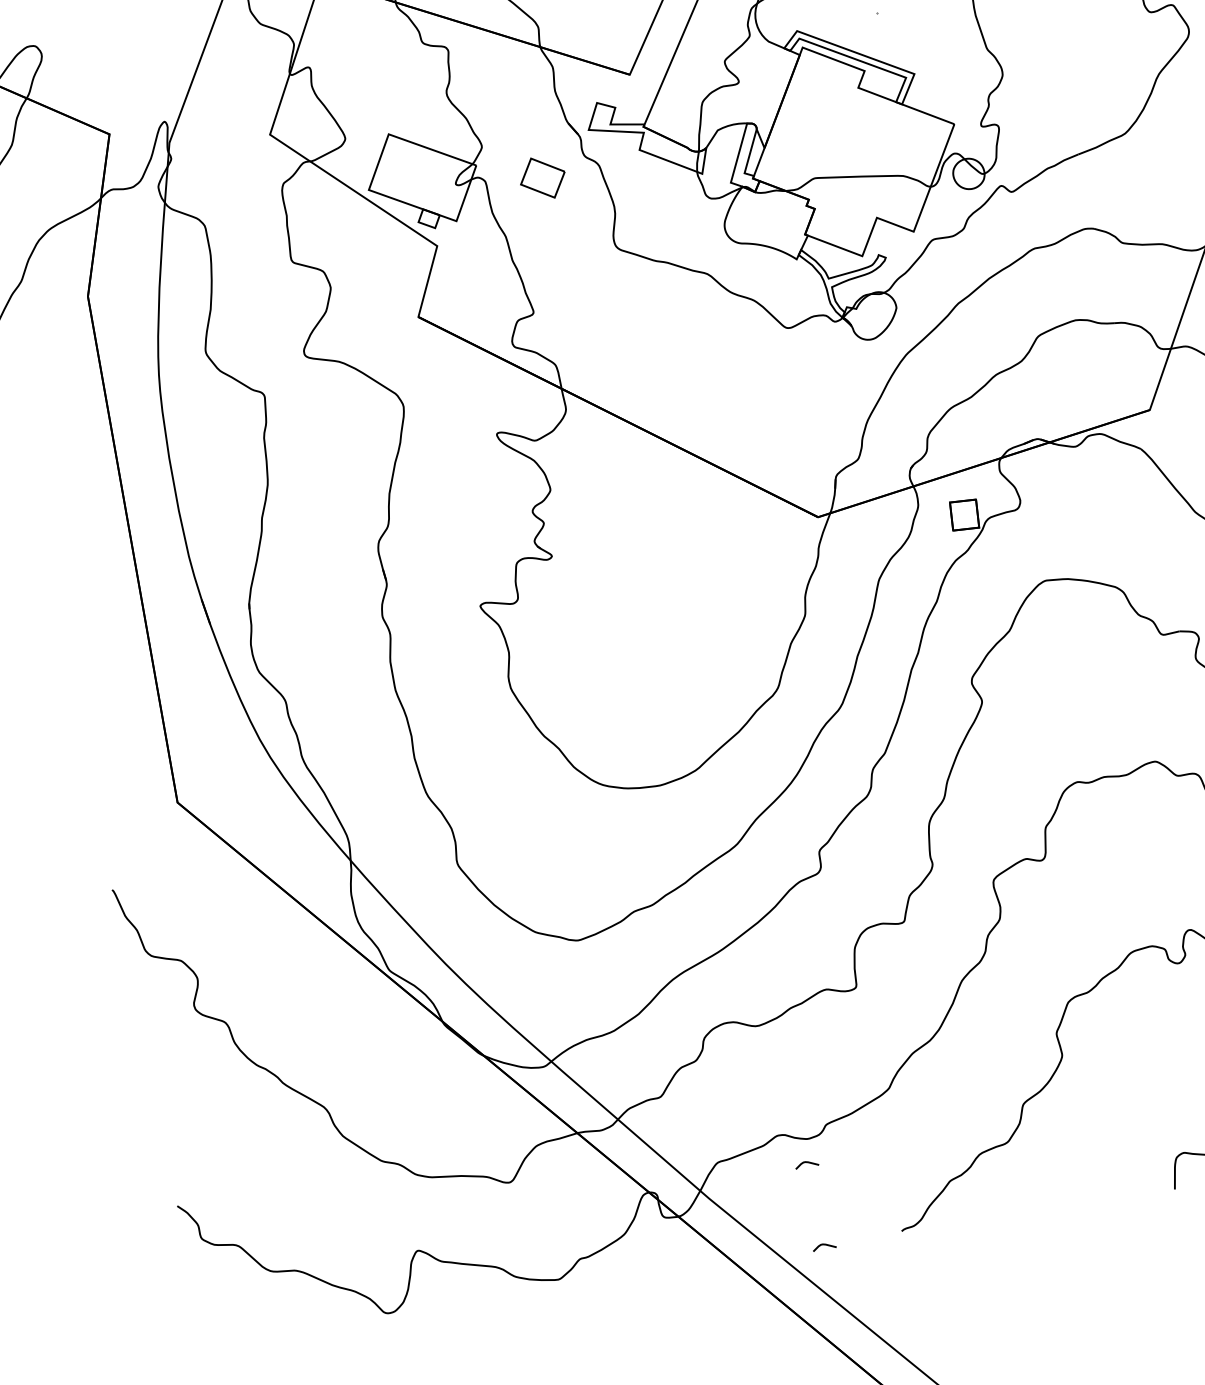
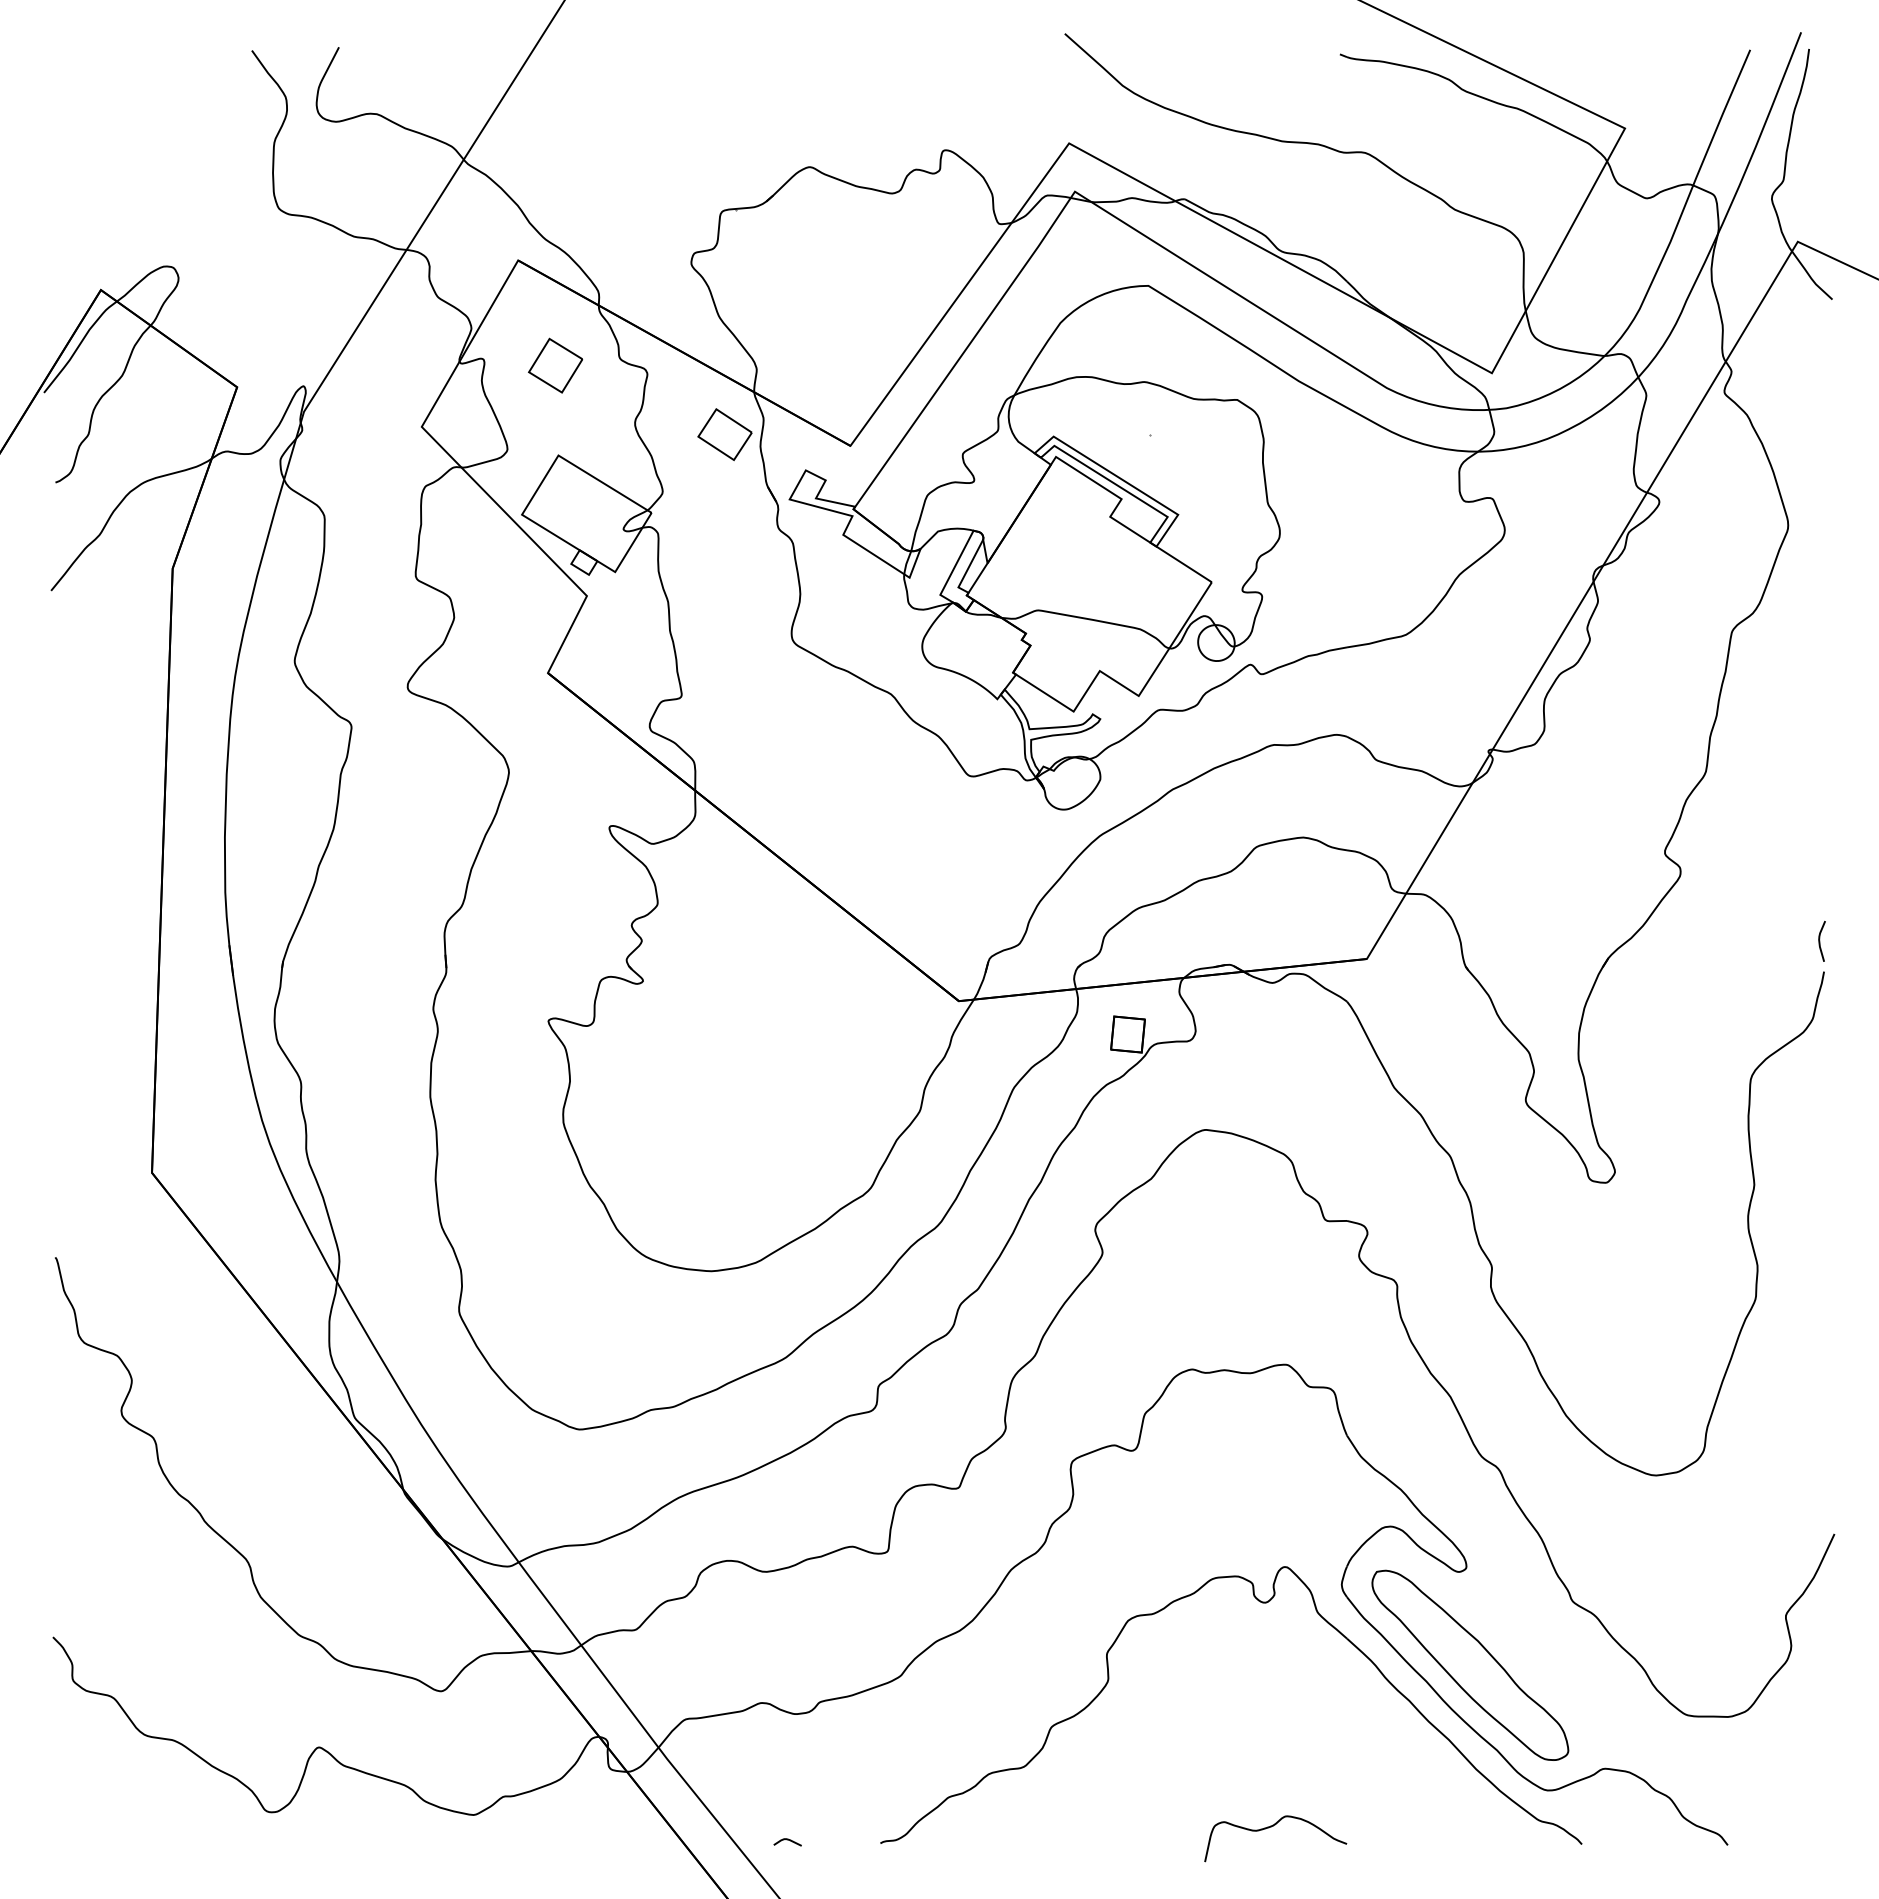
part: (370, 59) -> (555, 365), added
part: (542, 178) -> (724, 434), moved
curve: (806, 1163) -> (787, 1741), removed

